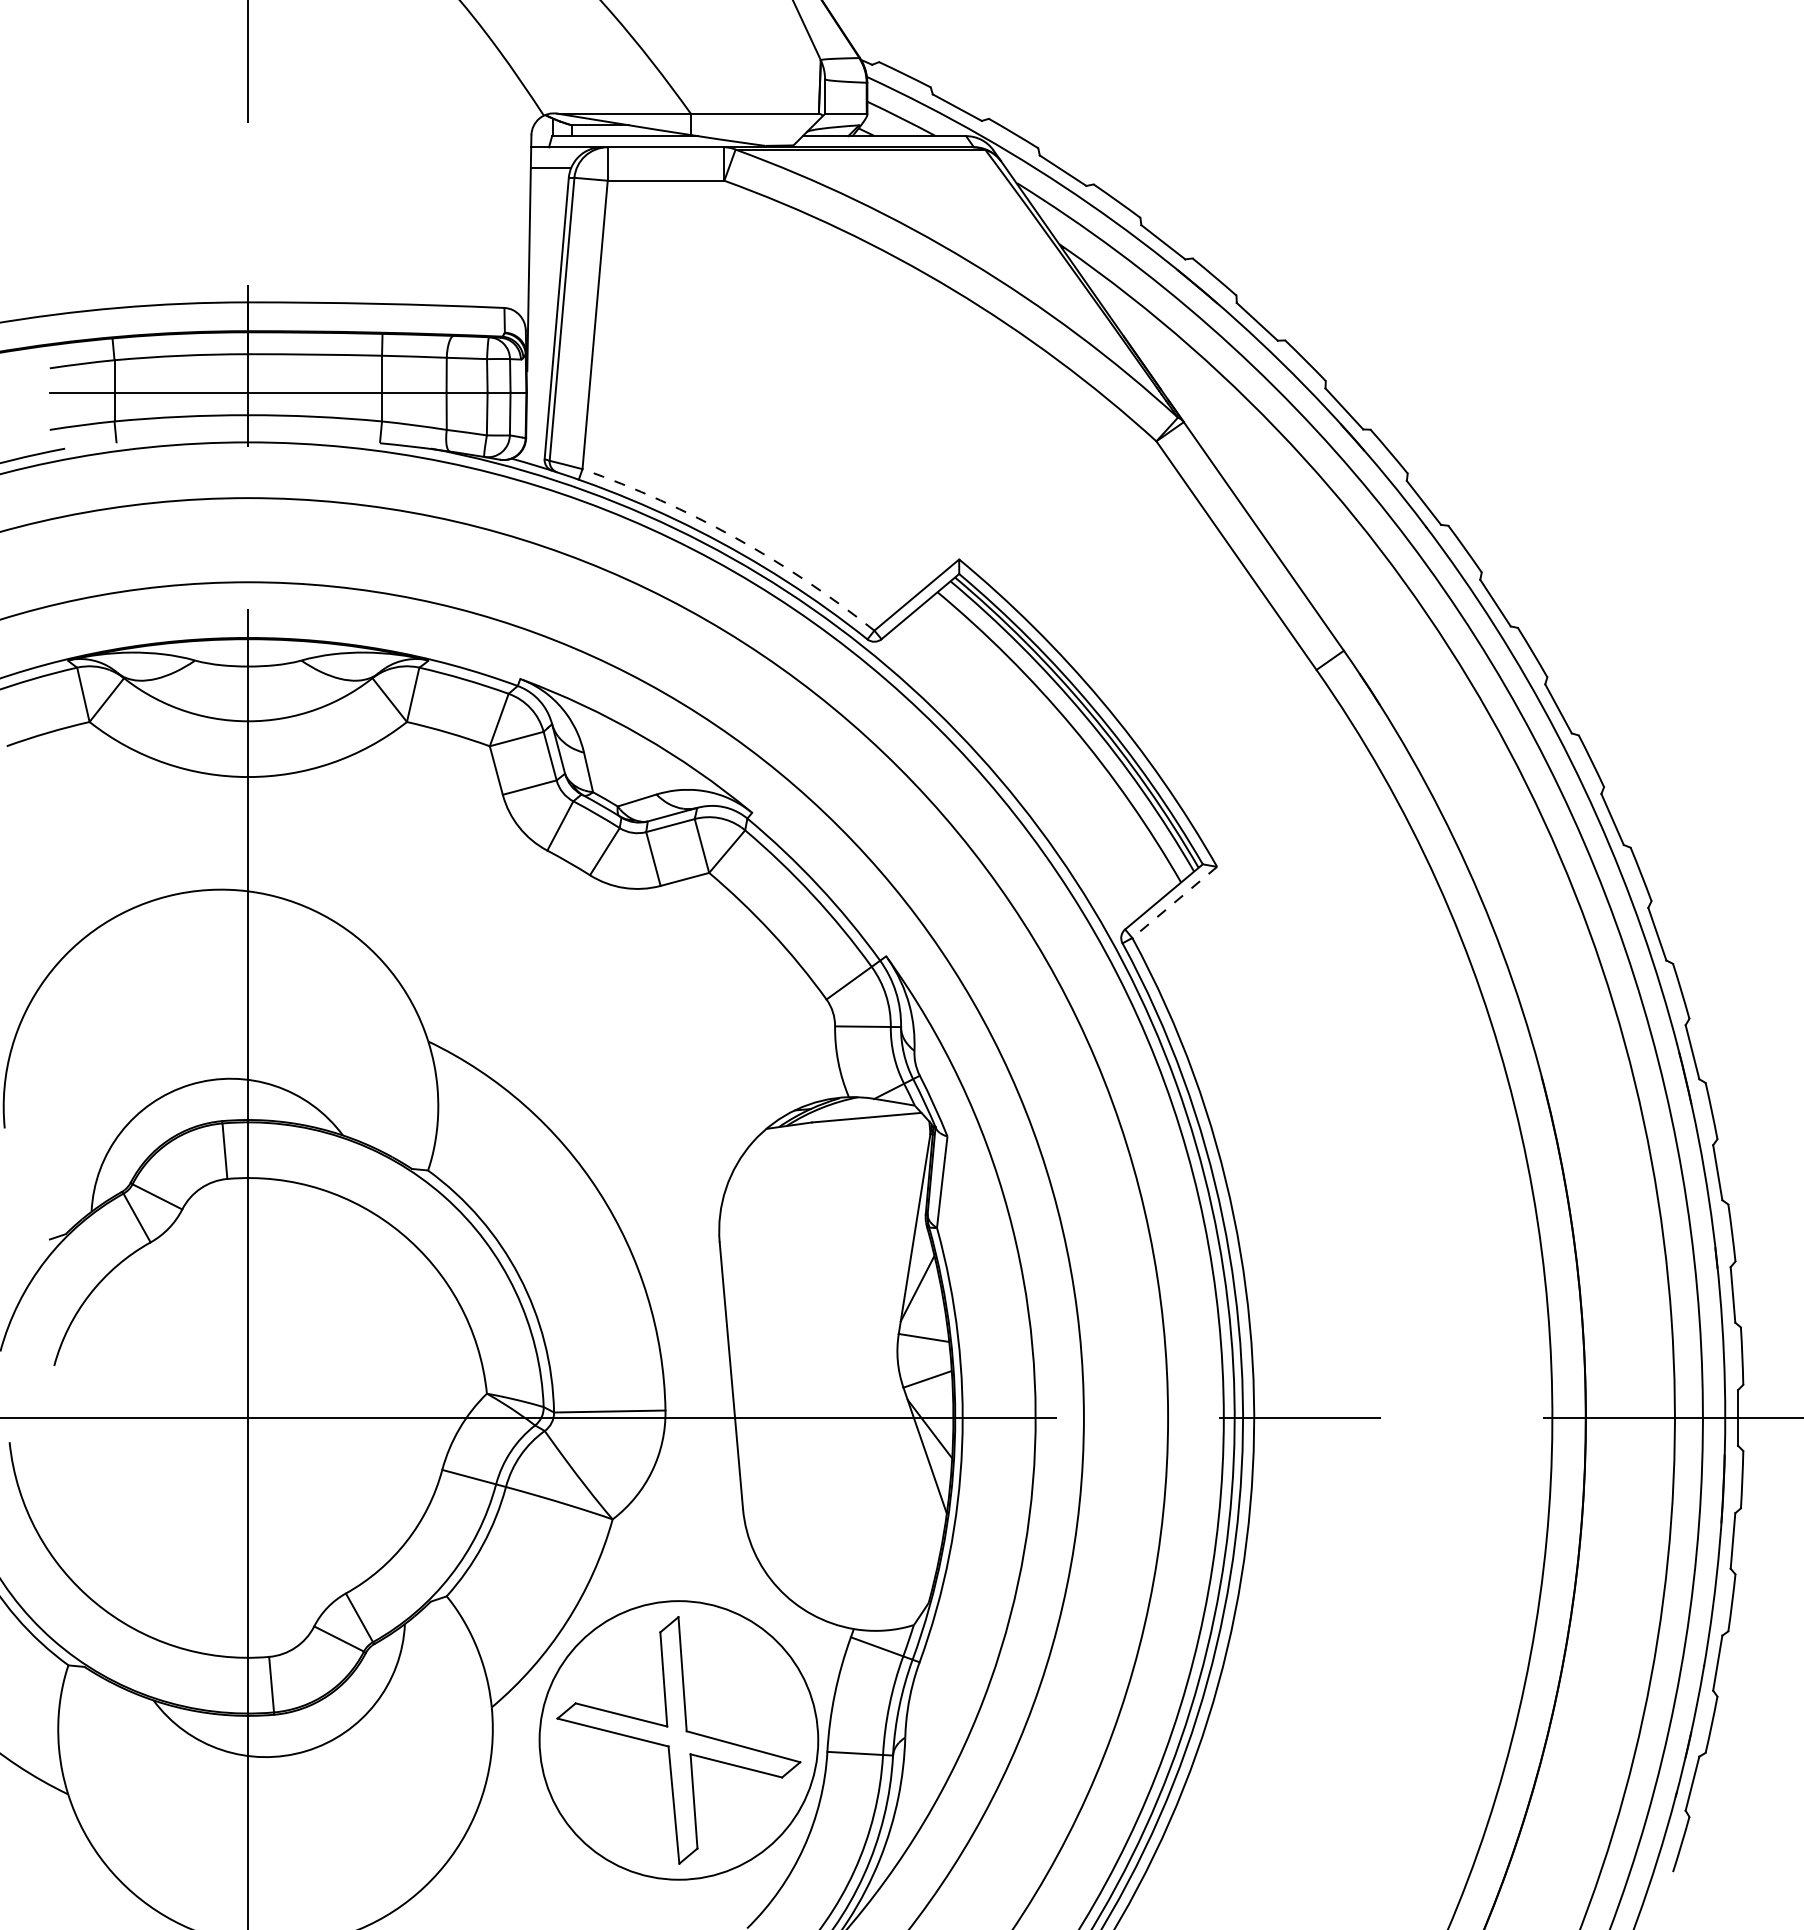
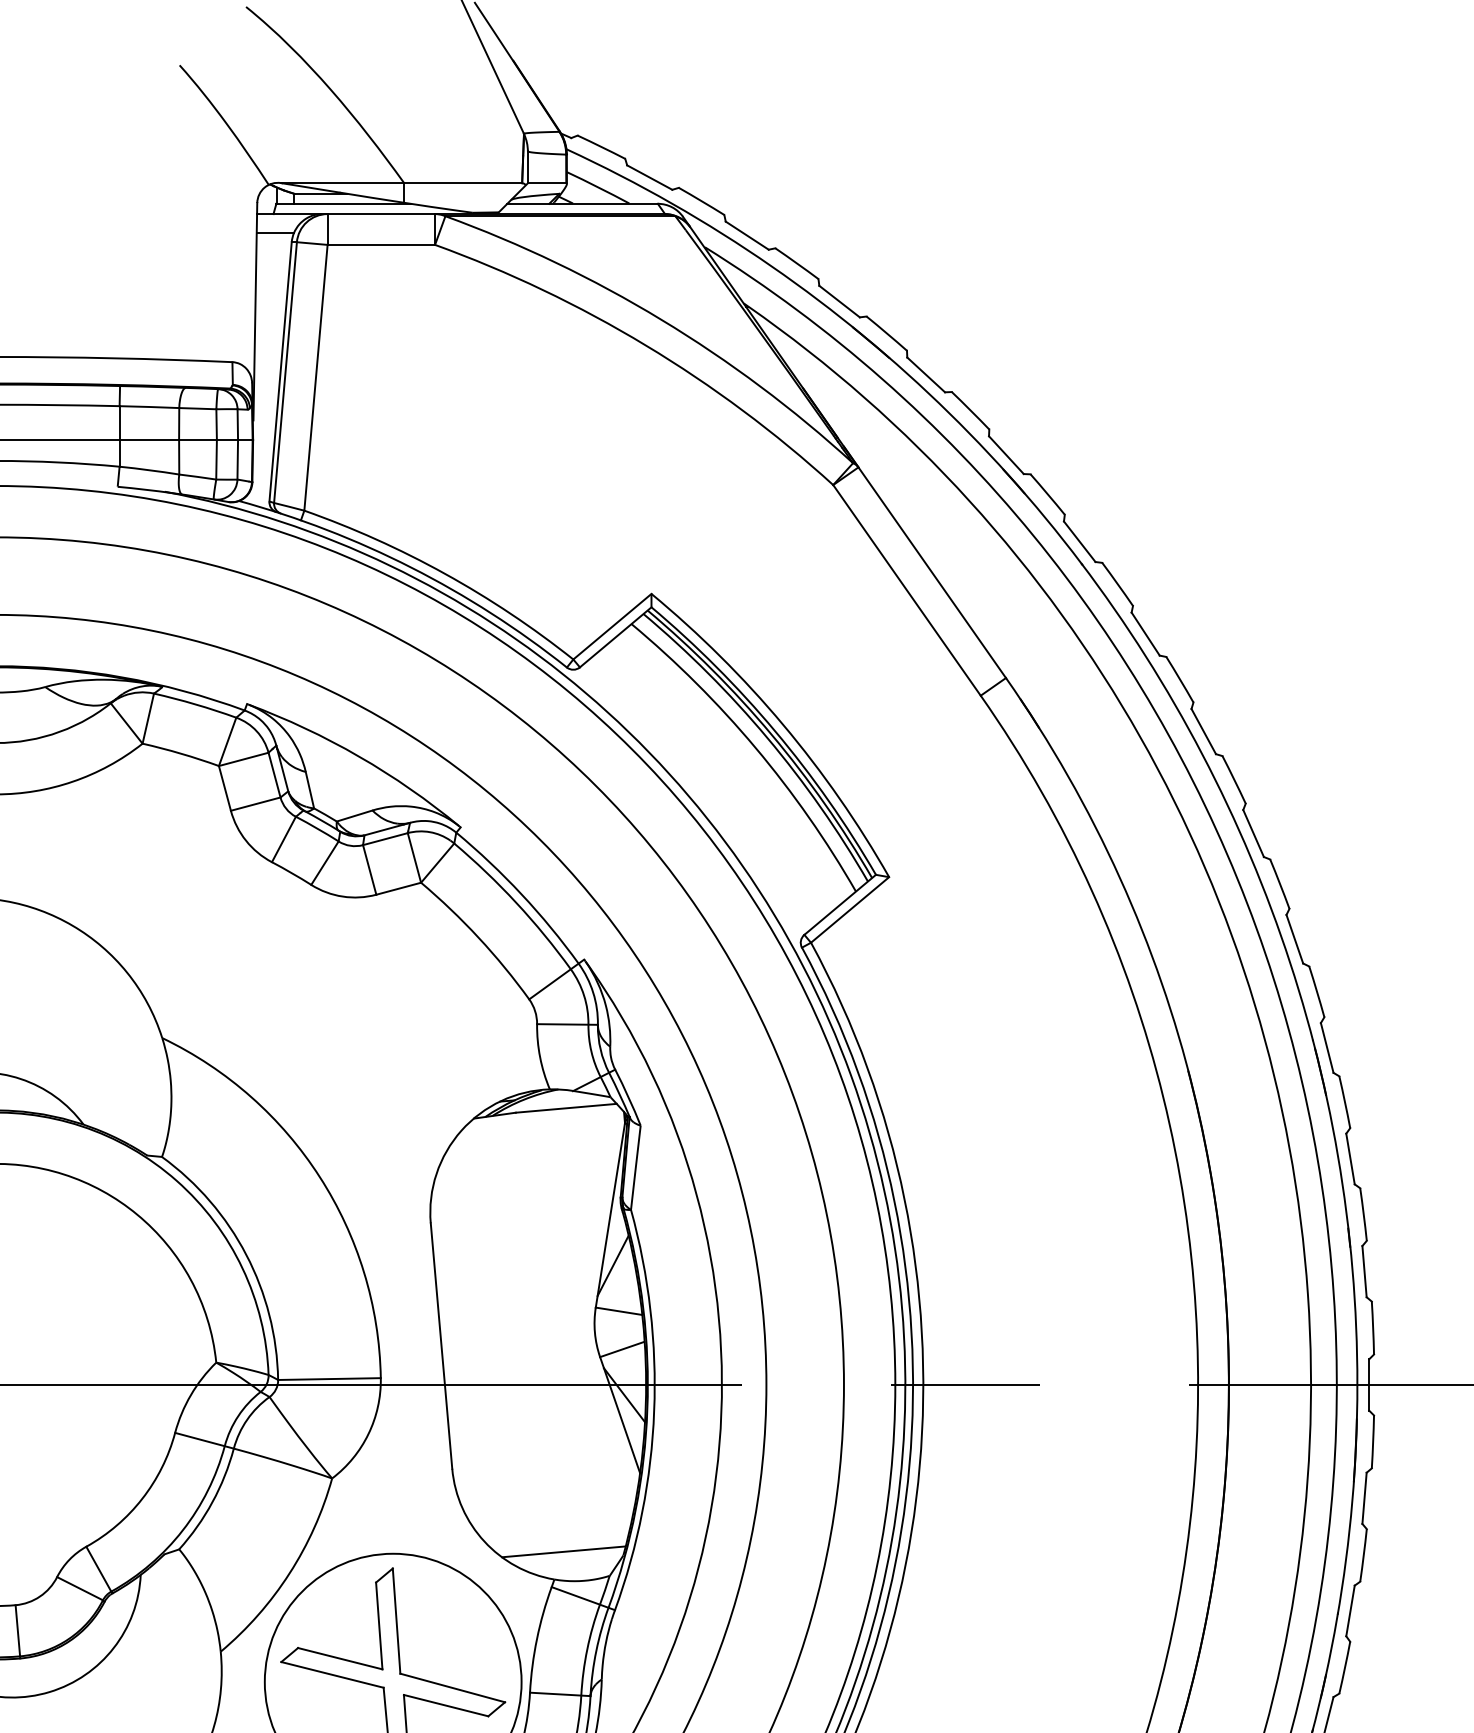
arc: (735, 537) -> (445, 573), dashed -> solid
line: (1174, 902) -> (849, 910), dashed -> solid
line: (864, 1598) -> (564, 1551), added

